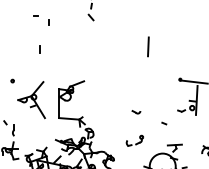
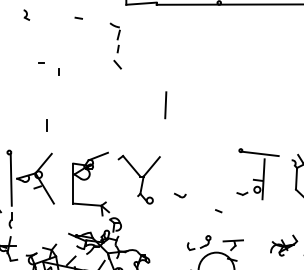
line: (148, 47) -> (165, 105), moved
line: (39, 49) -> (46, 125), moved
line: (13, 100) -> (10, 179), added
part: (106, 100) -> (138, 179), added
part: (134, 140) -> (198, 242), moved

